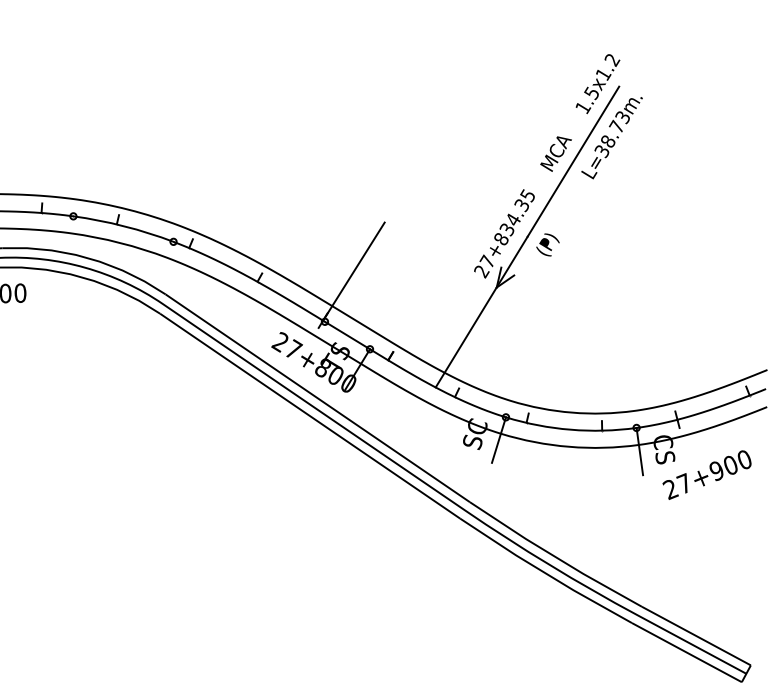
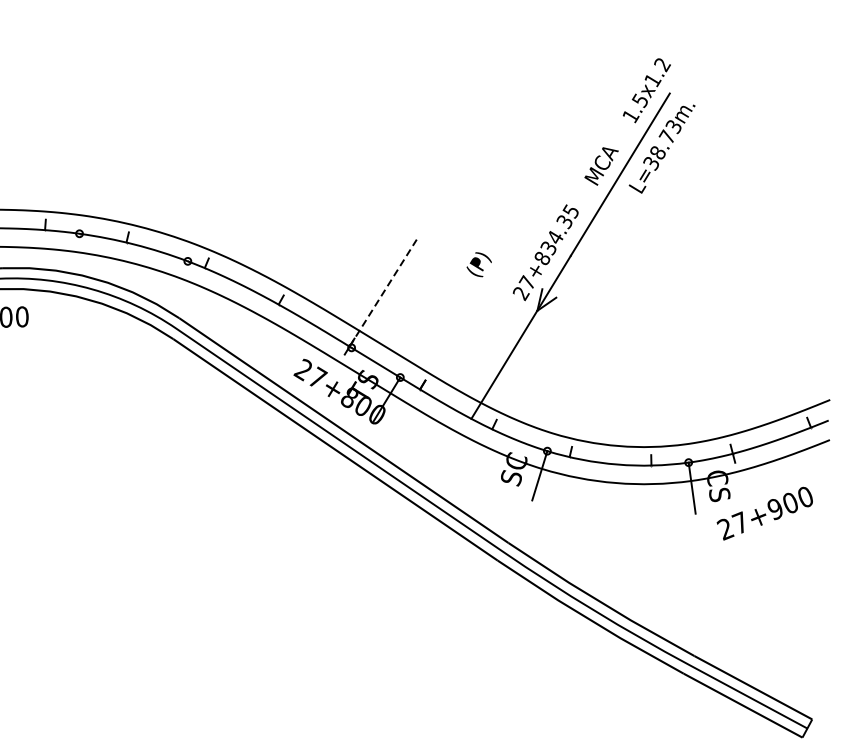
text: (547, 244) -> (478, 264), moved
line: (354, 270) -> (383, 292), solid -> dashed

